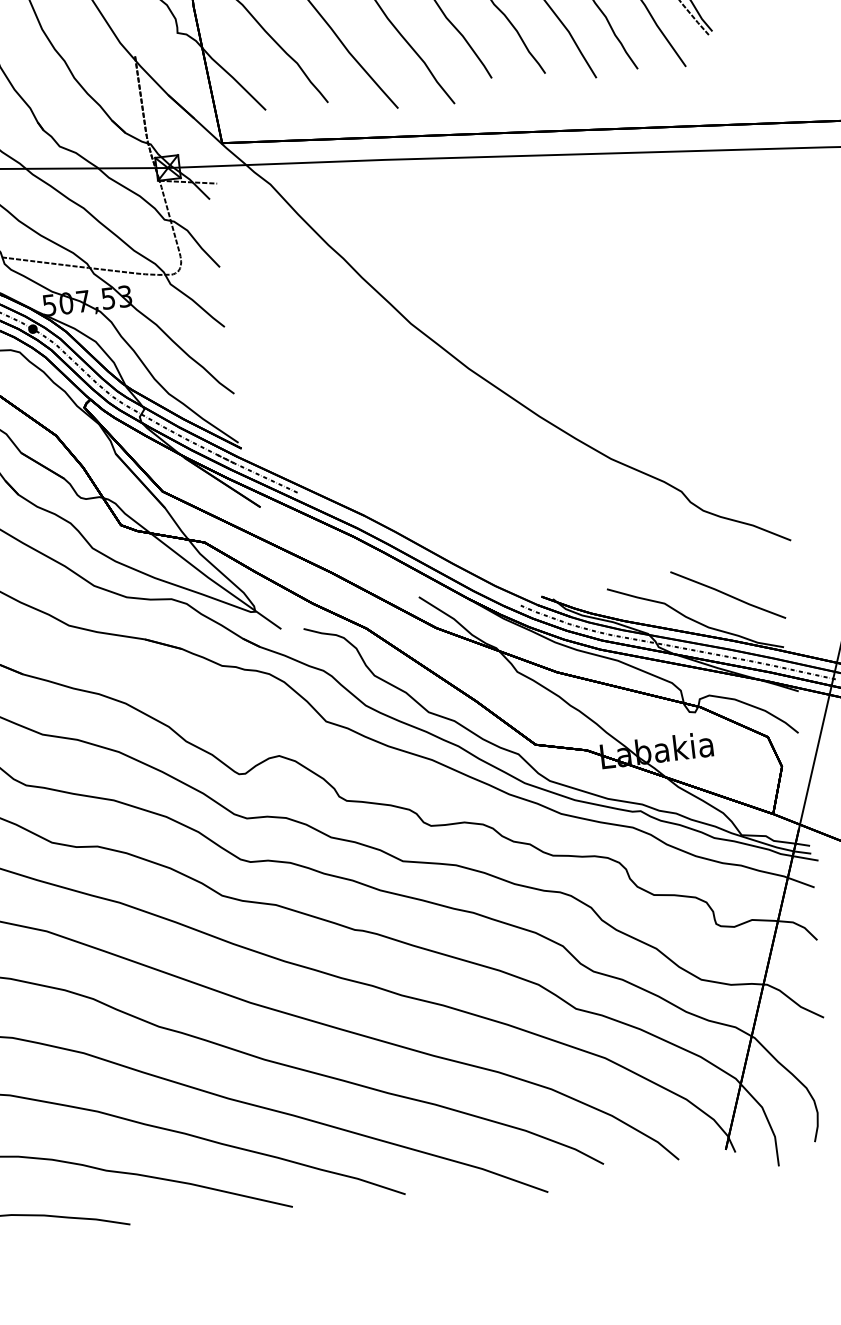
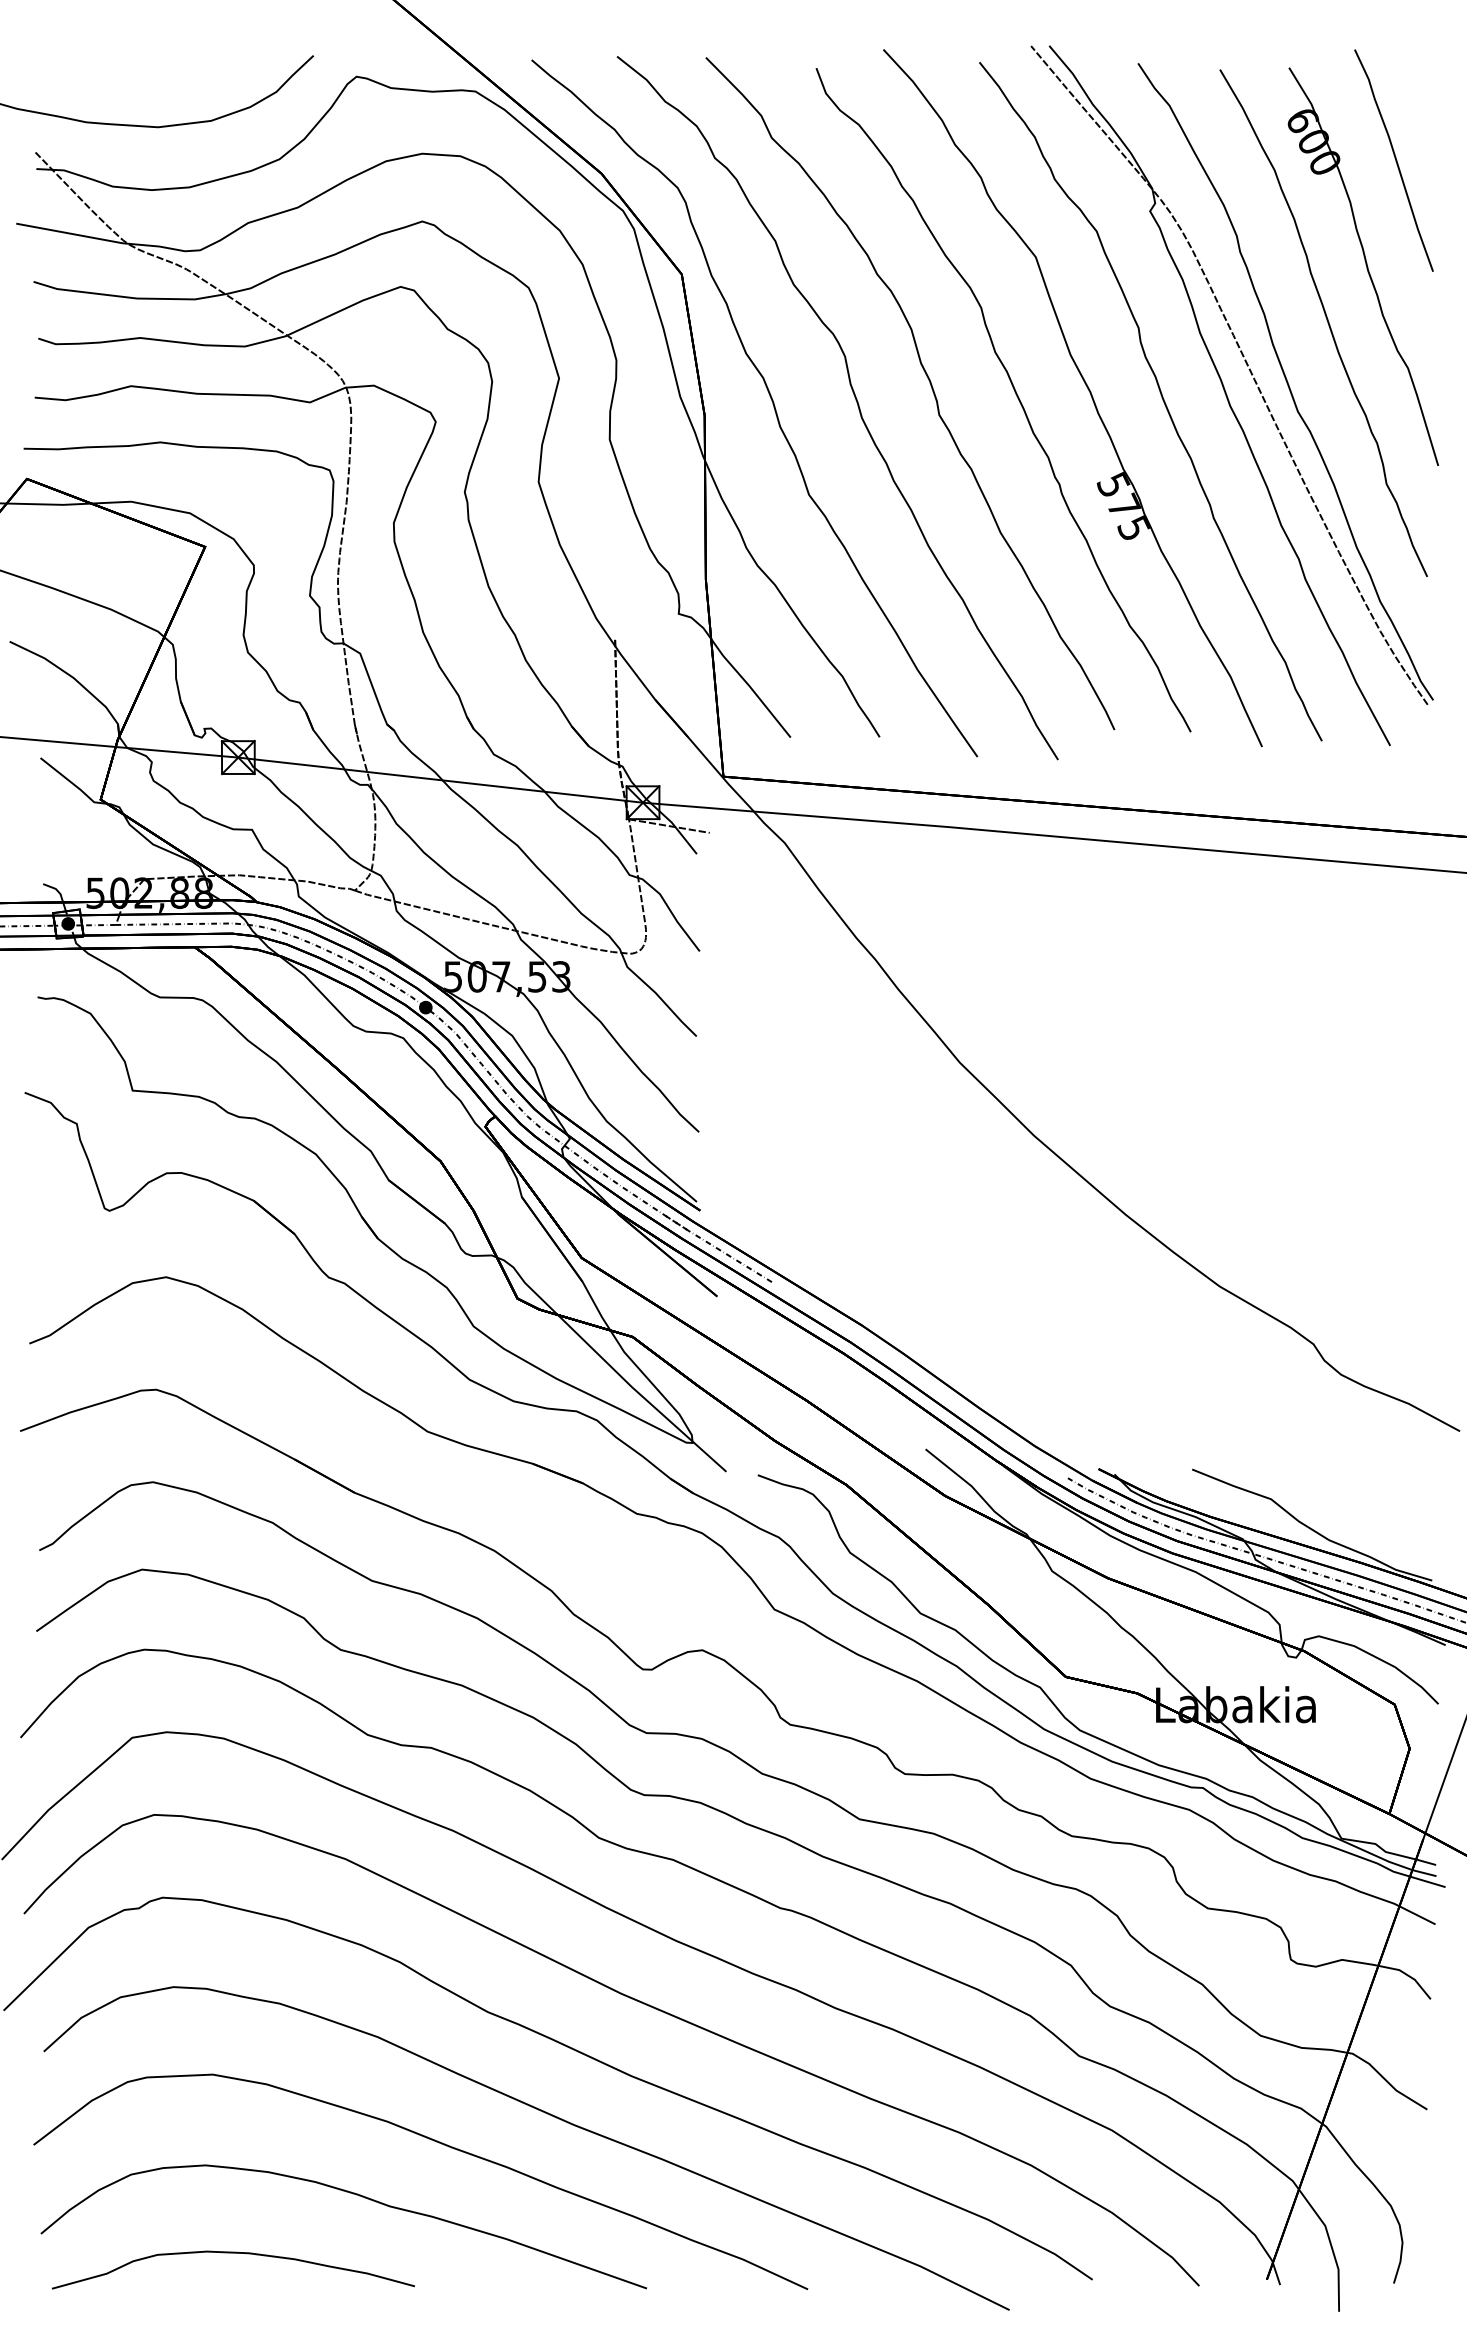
line: (728, 594) -> (1362, 1497), removed

